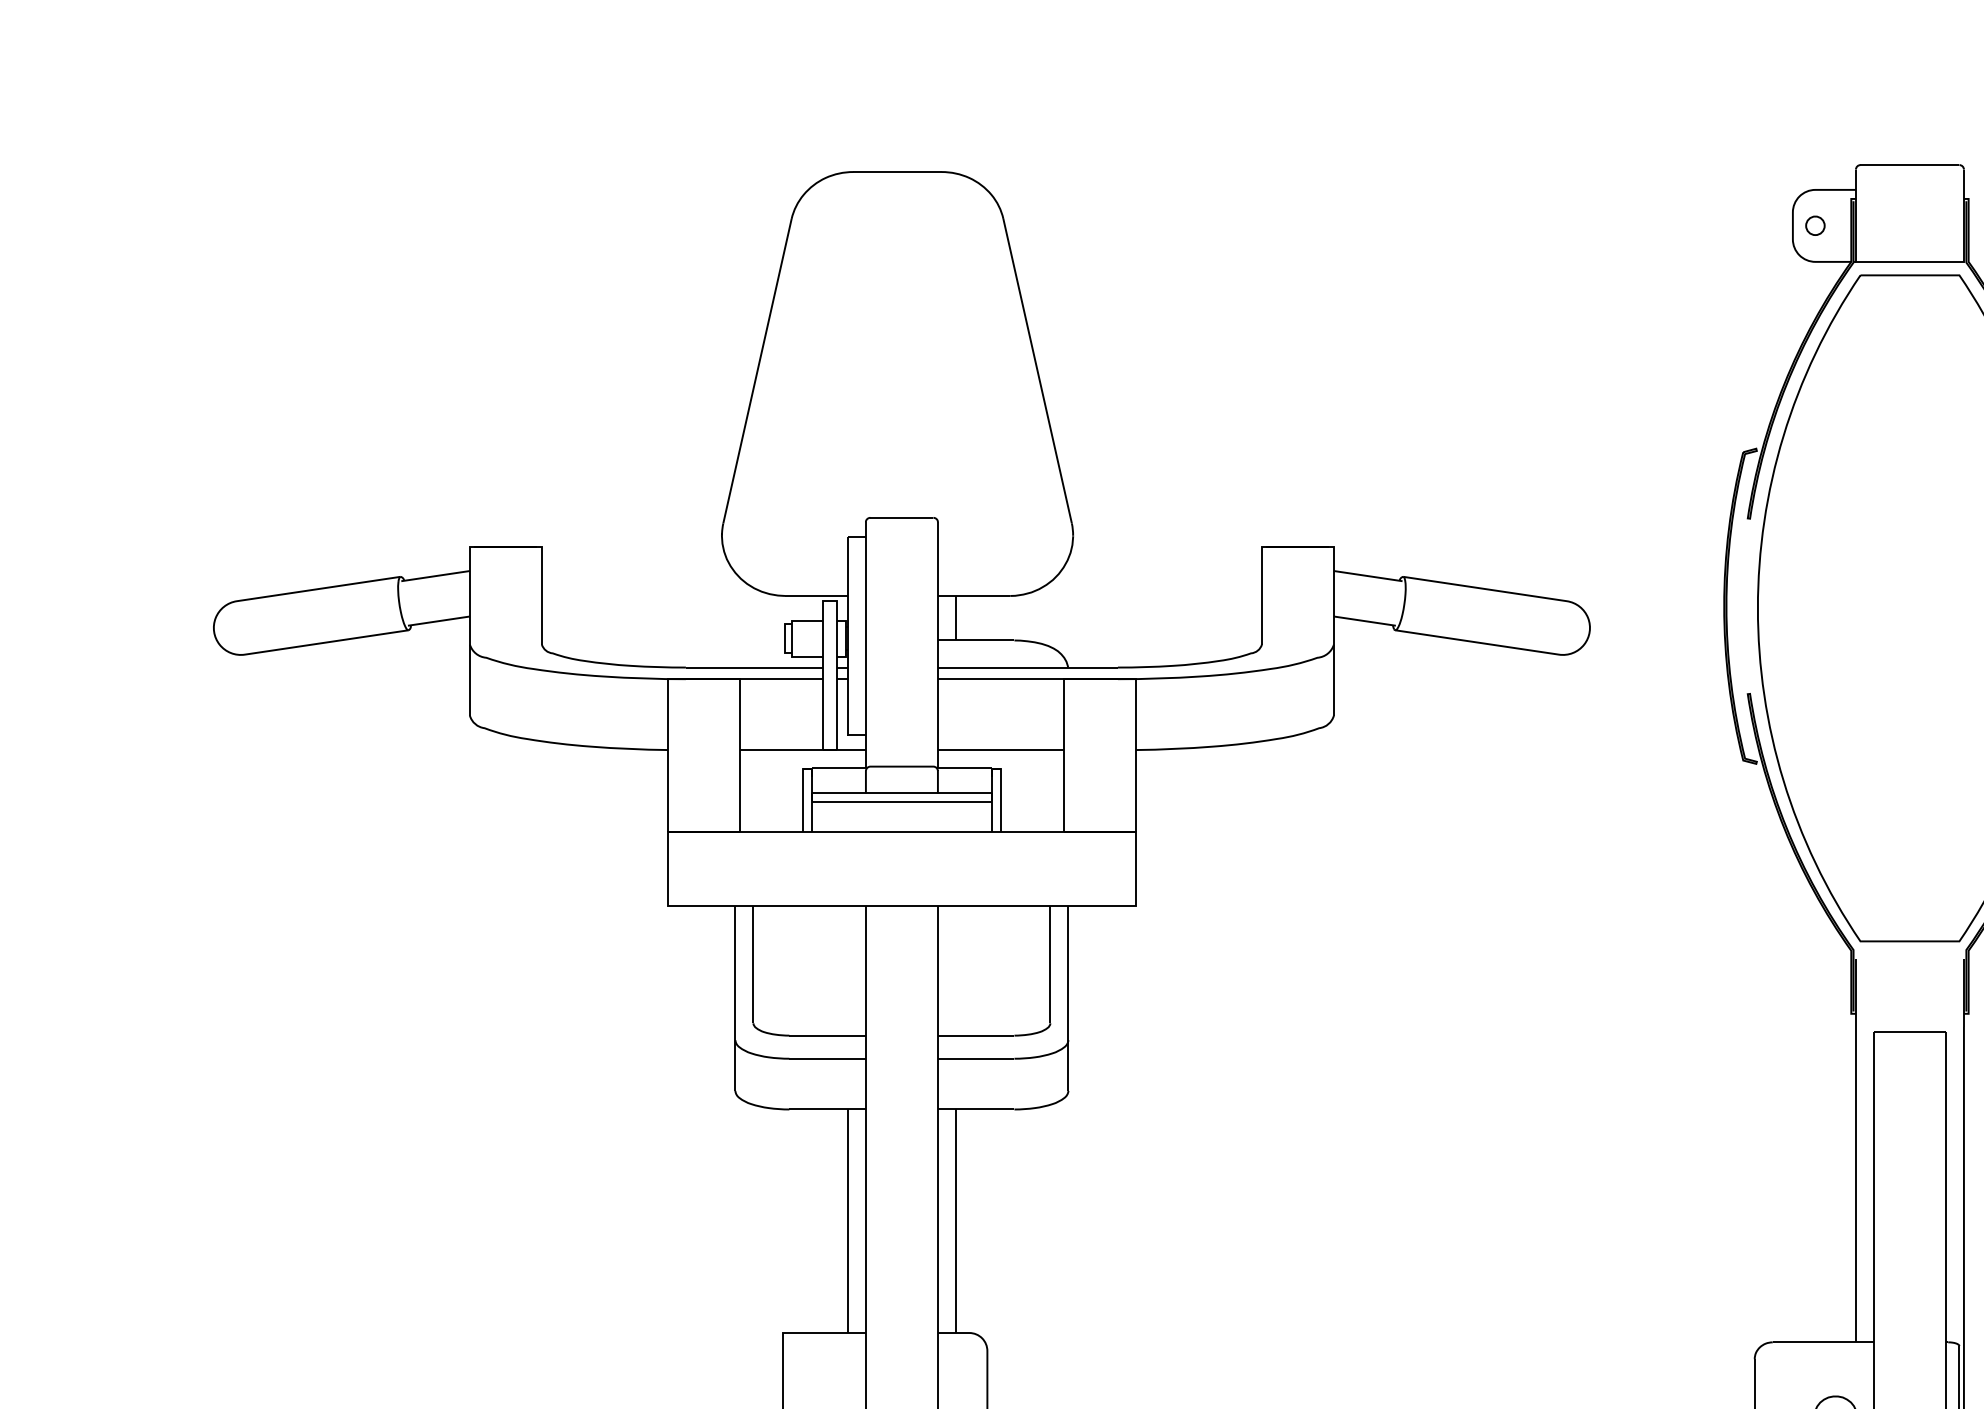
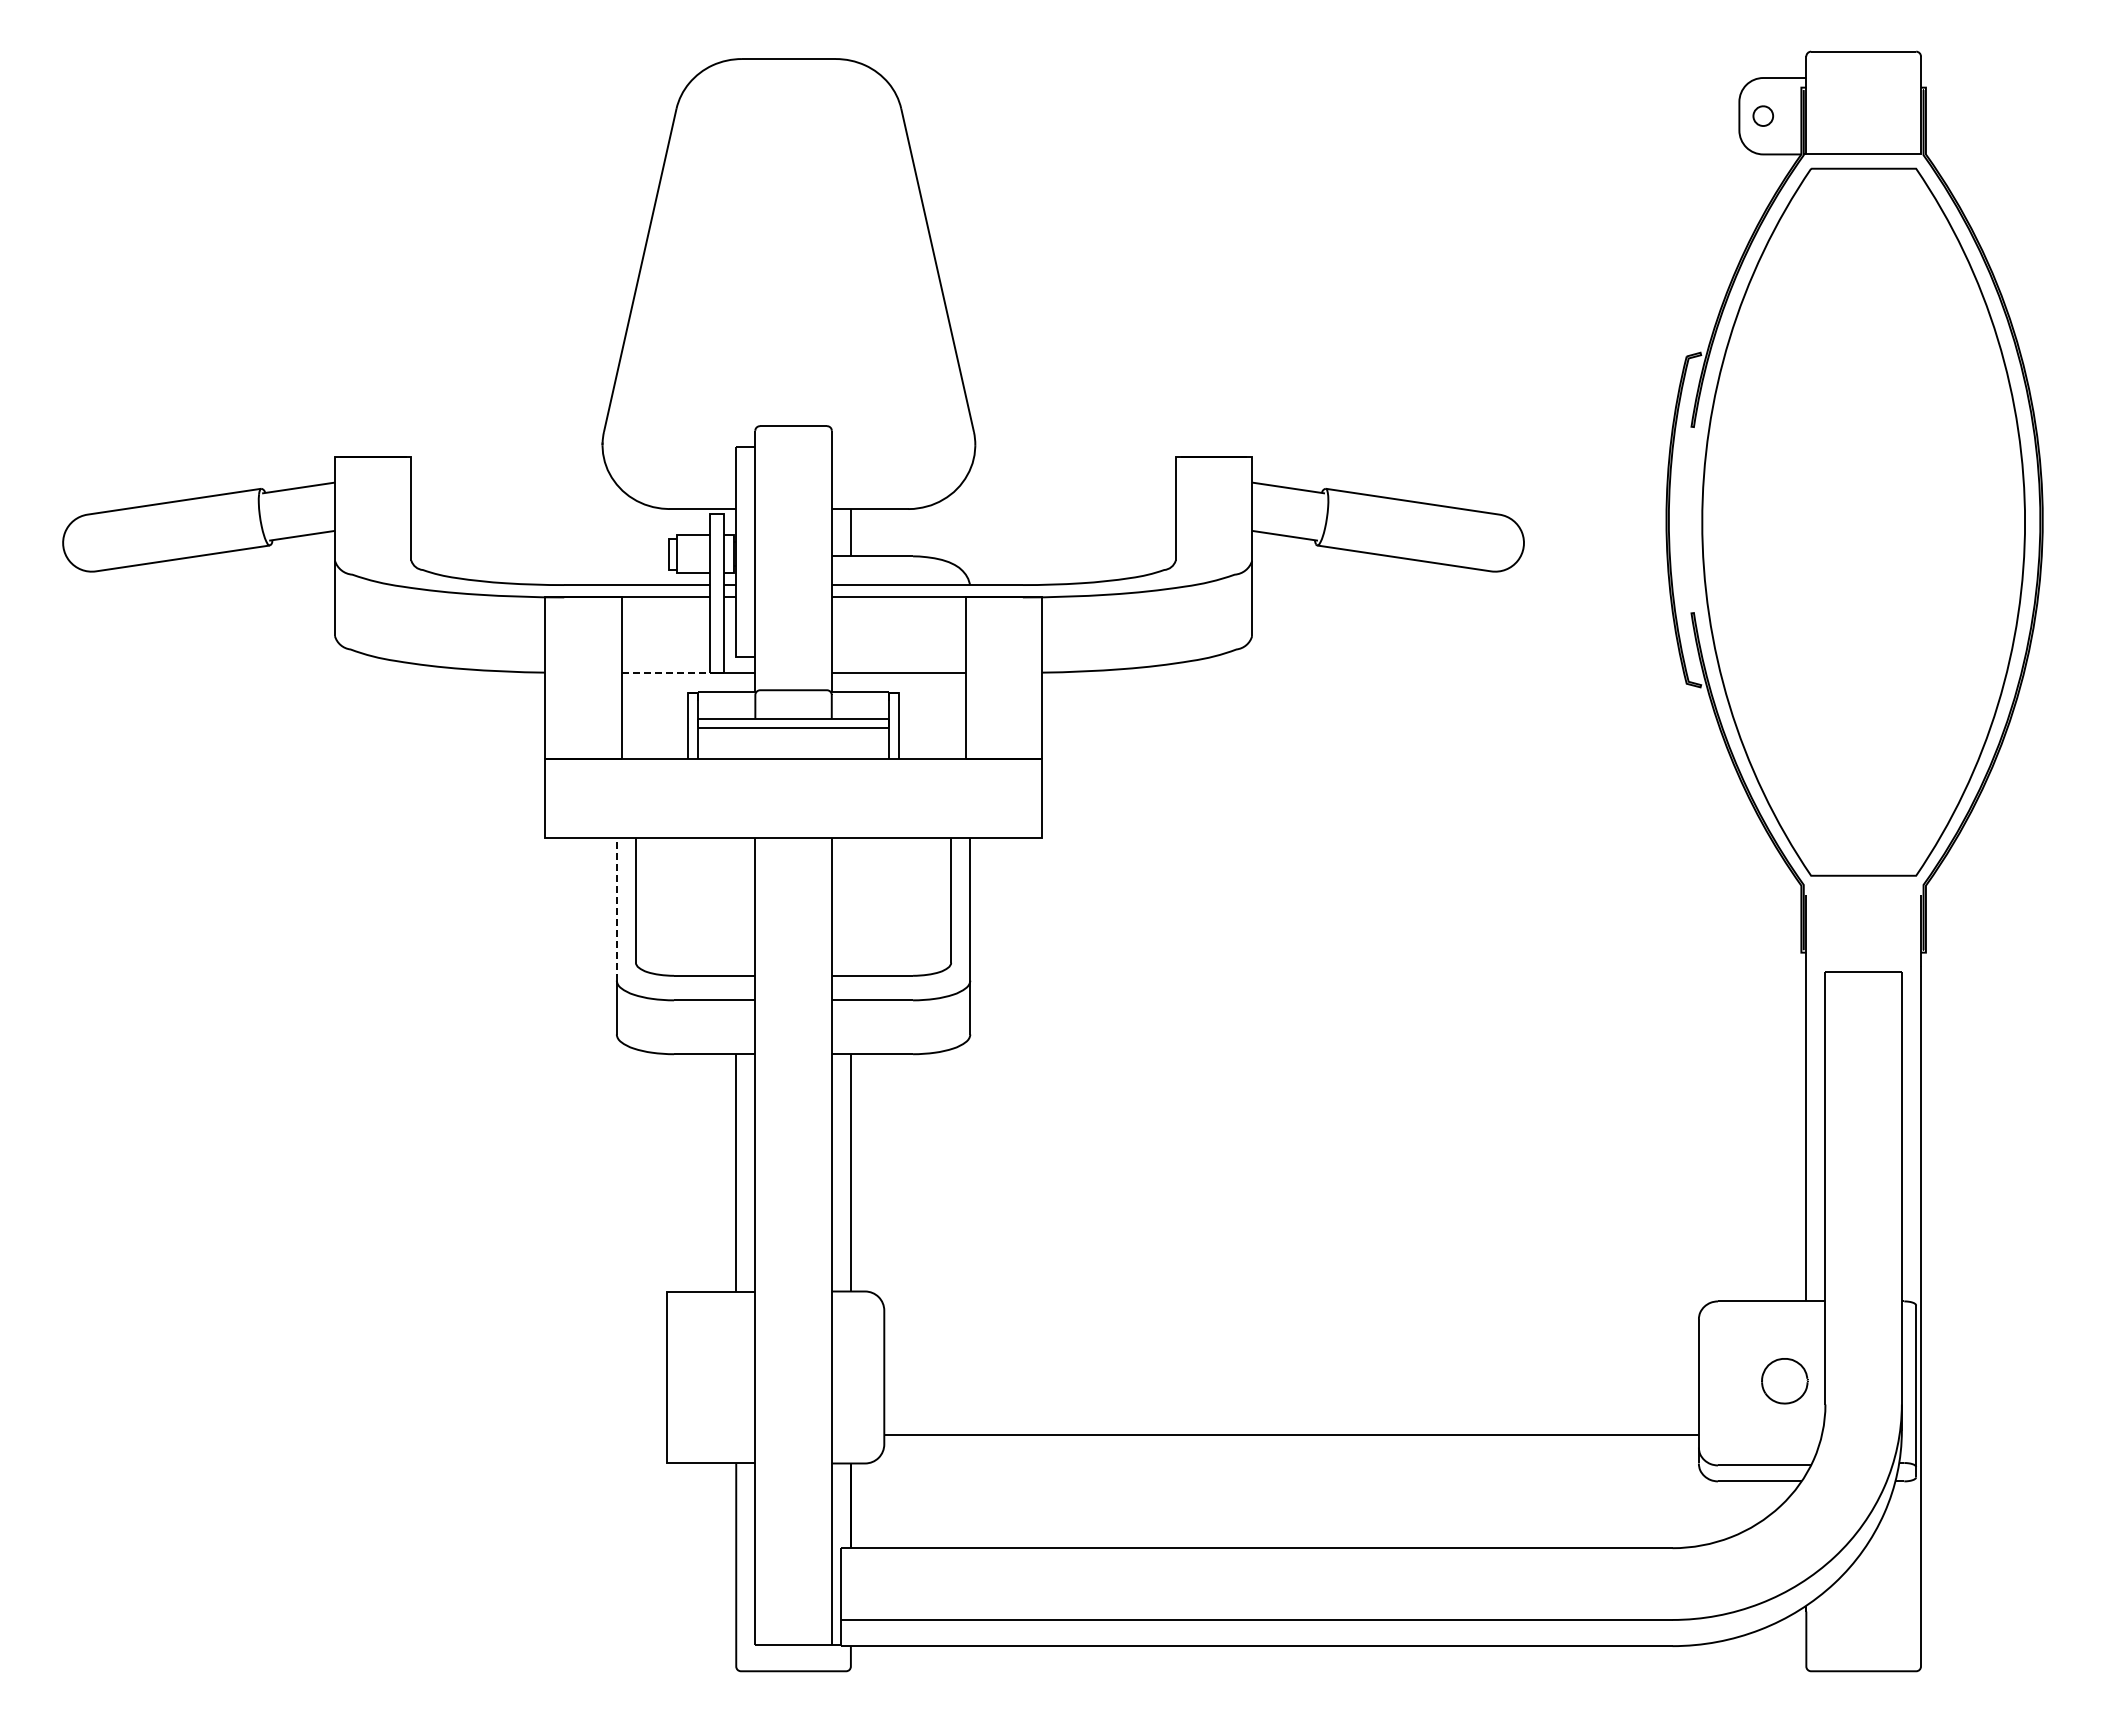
line: (782, 749) -> (666, 672), solid -> dashed
line: (735, 972) -> (616, 908), solid -> dashed

